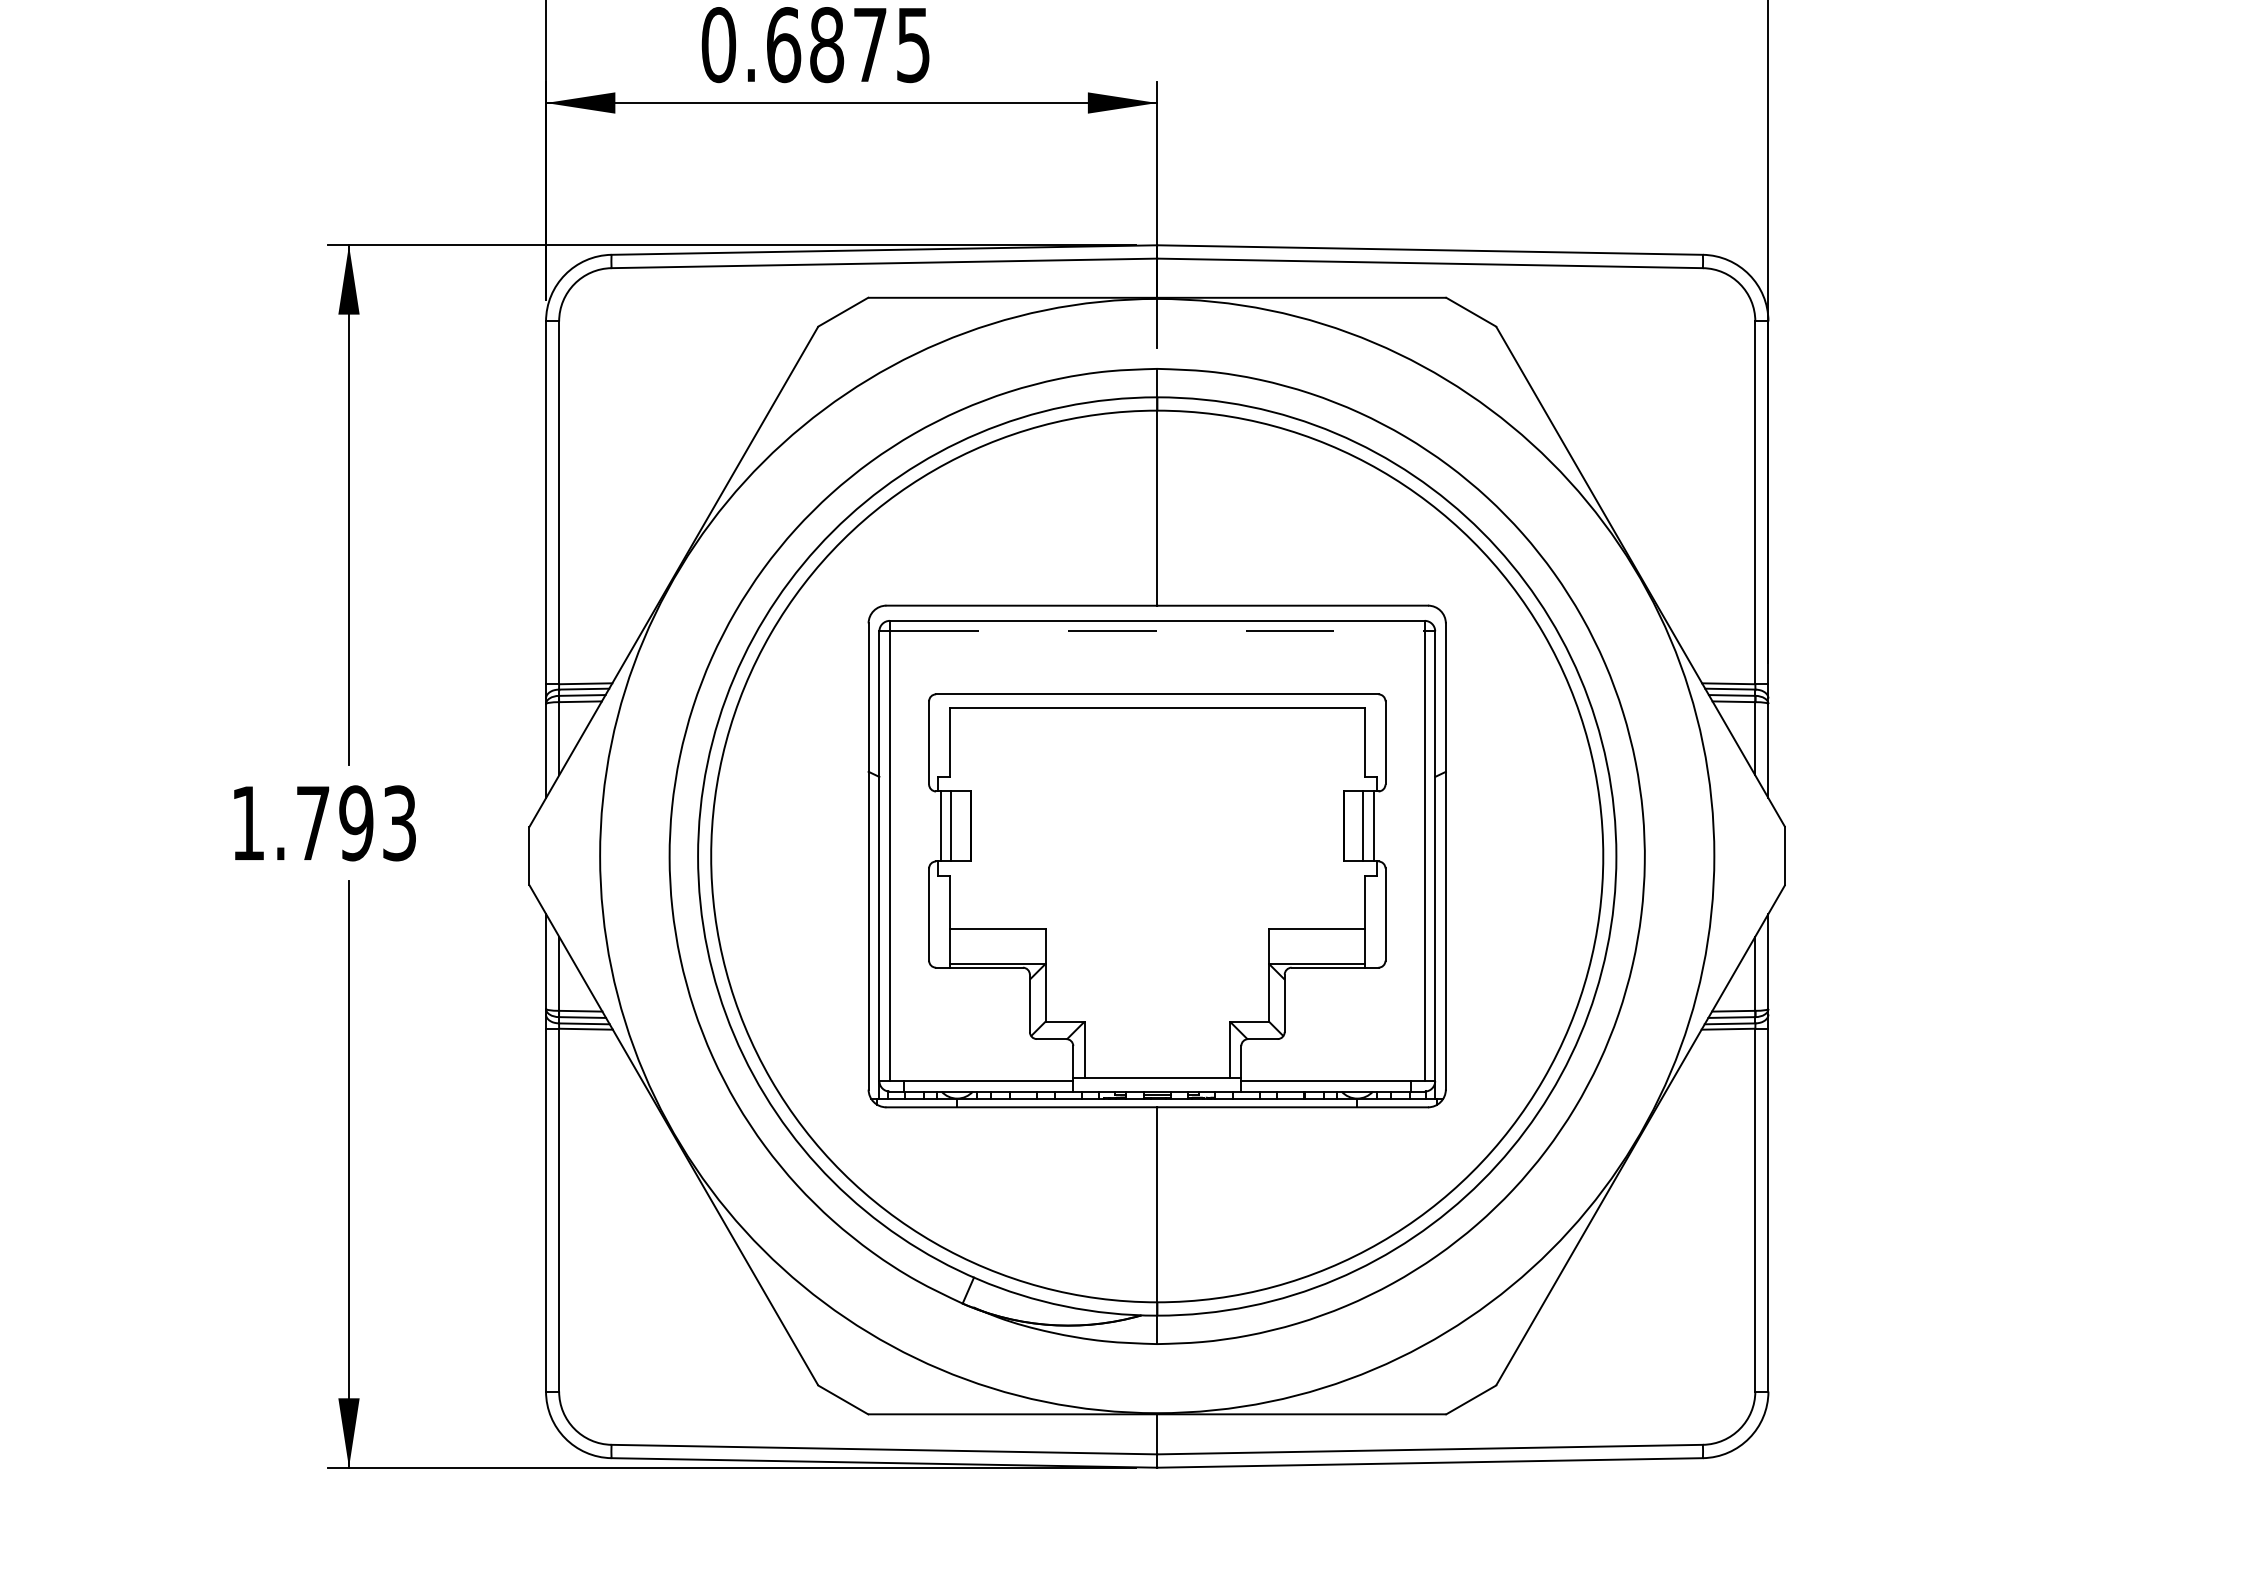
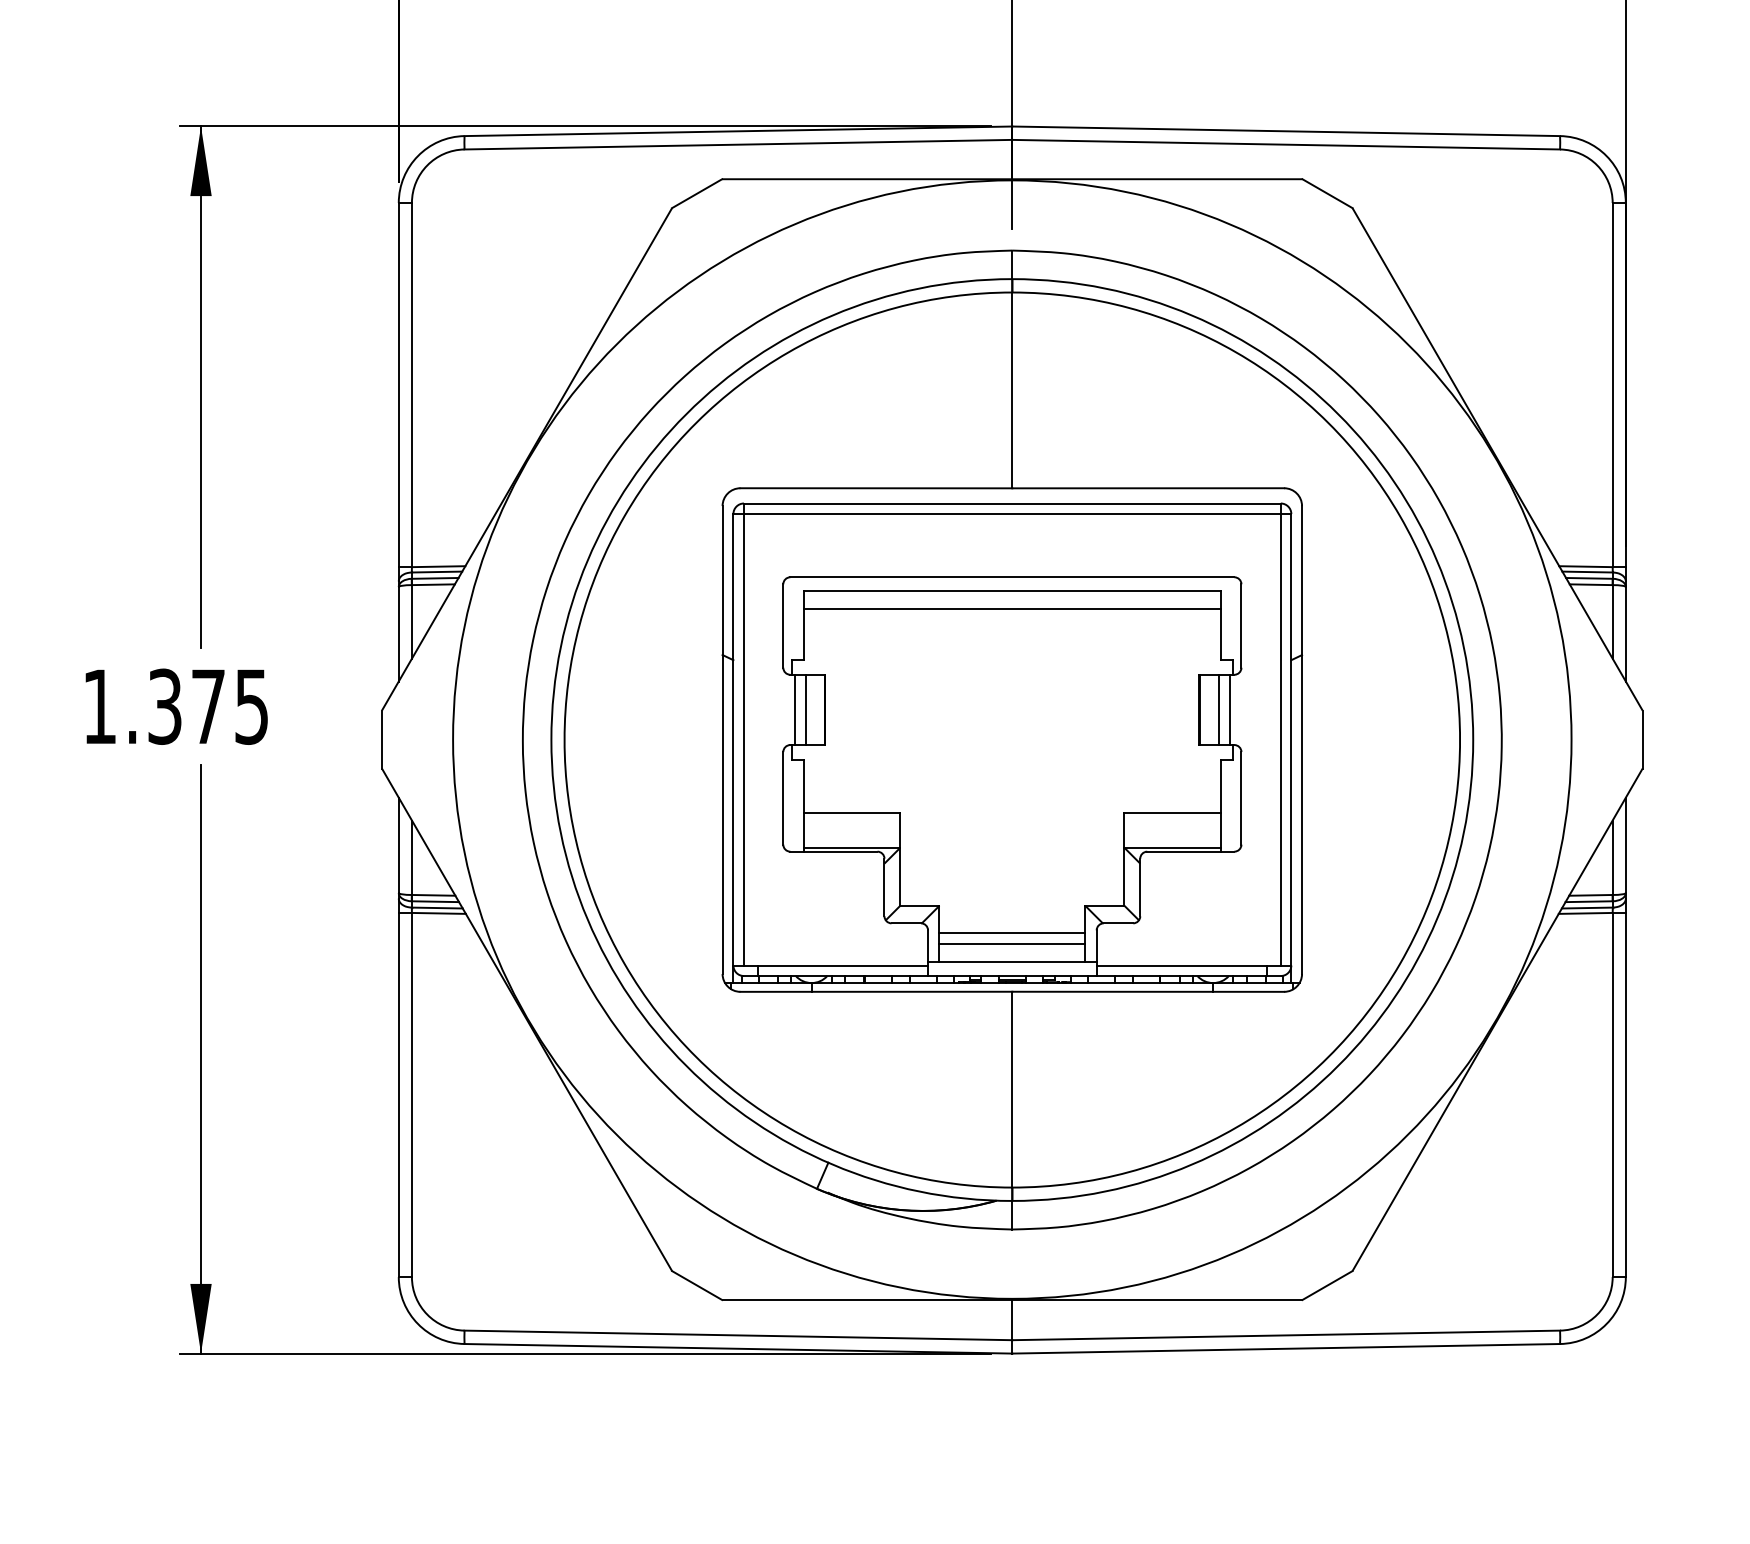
line: (1157, 631) -> (1012, 514), dashed -> solid
line: (1156, 725) -> (1011, 608), added
text: (355, 823) -> (207, 706), 1.793 -> 1.375
line: (1156, 1048) -> (1011, 932), added
line: (1156, 1059) -> (1011, 943), added

